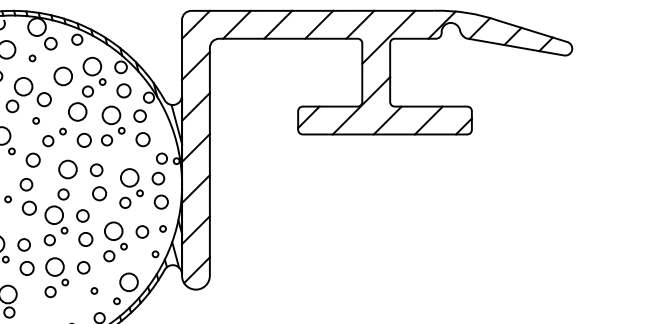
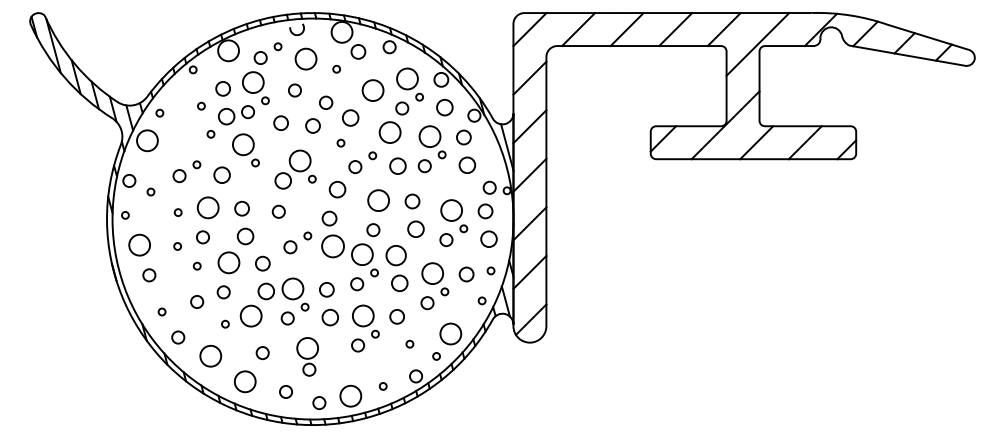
circle: (23, 86) -> (325, 102), size x0.6
circle: (28, 208) -> (332, 246), size x1.4
circle: (83, 215) -> (396, 255), size x1.4

